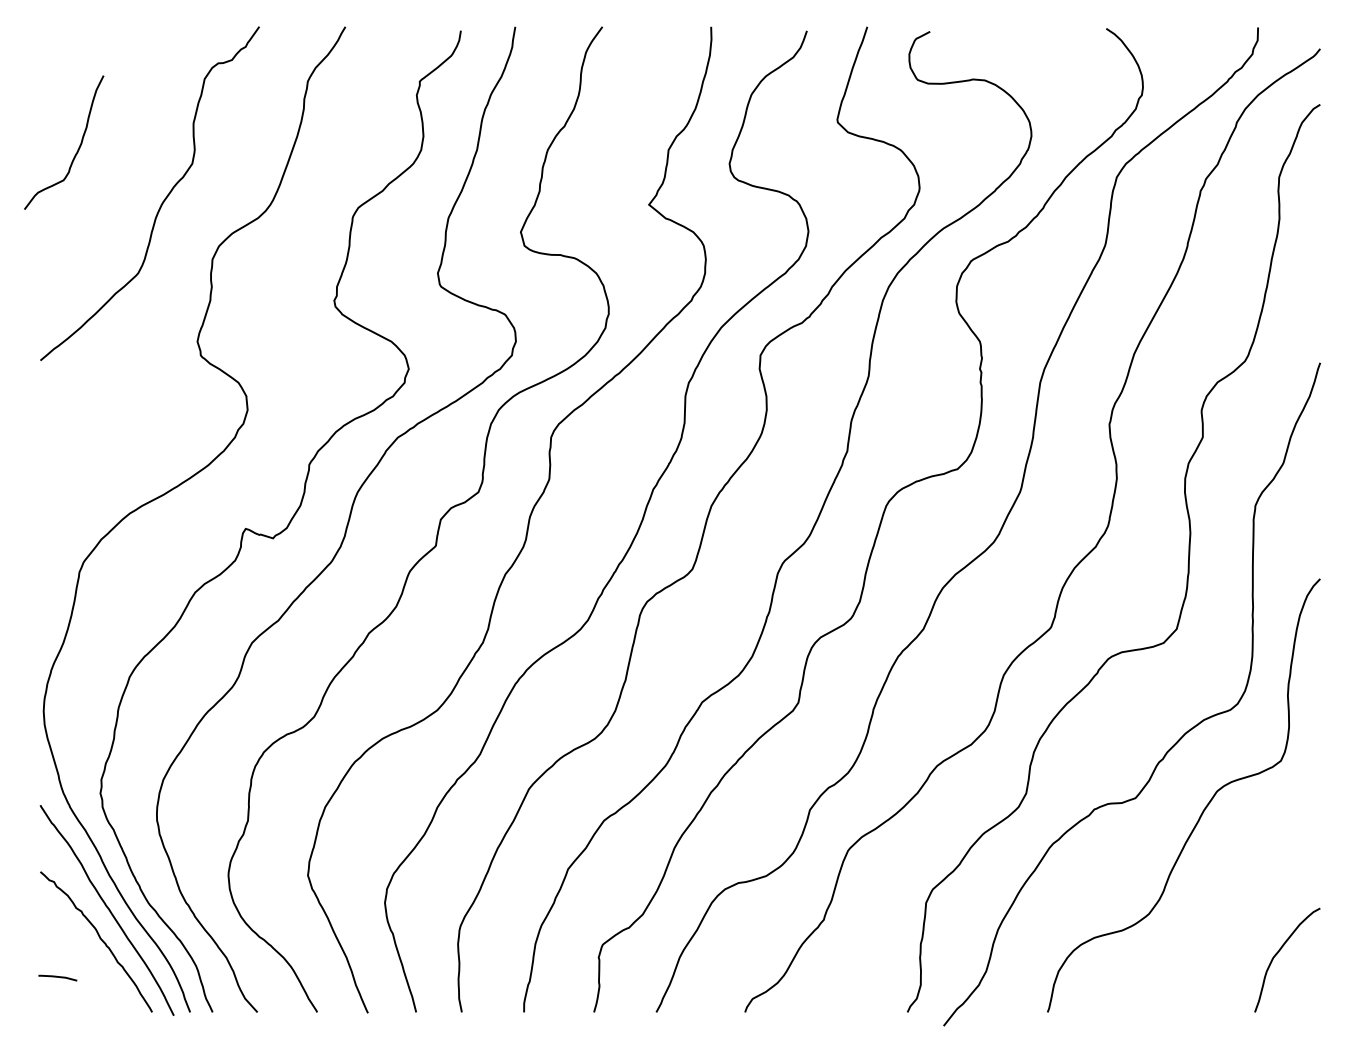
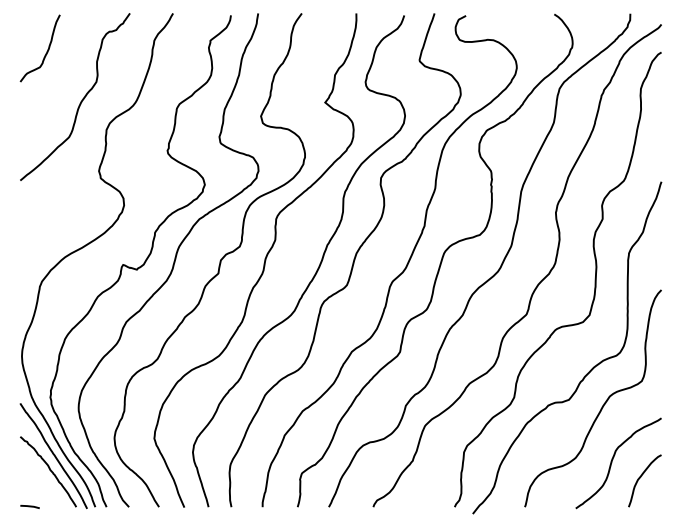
curve: (76, 148) -> (46, 51), moved
curve: (1222, 923) -> (612, 462), added
line: (56, 977) -> (29, 506), moved

